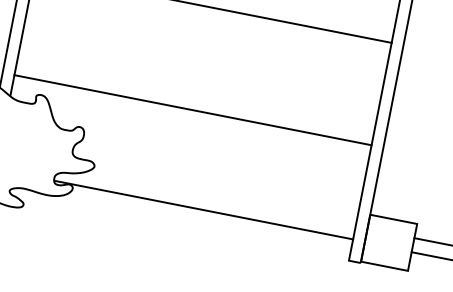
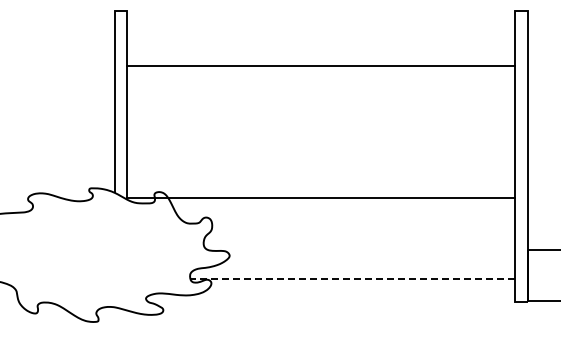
line: (192, 109) -> (320, 197), moved
line: (203, 209) -> (352, 278), solid -> dashed

